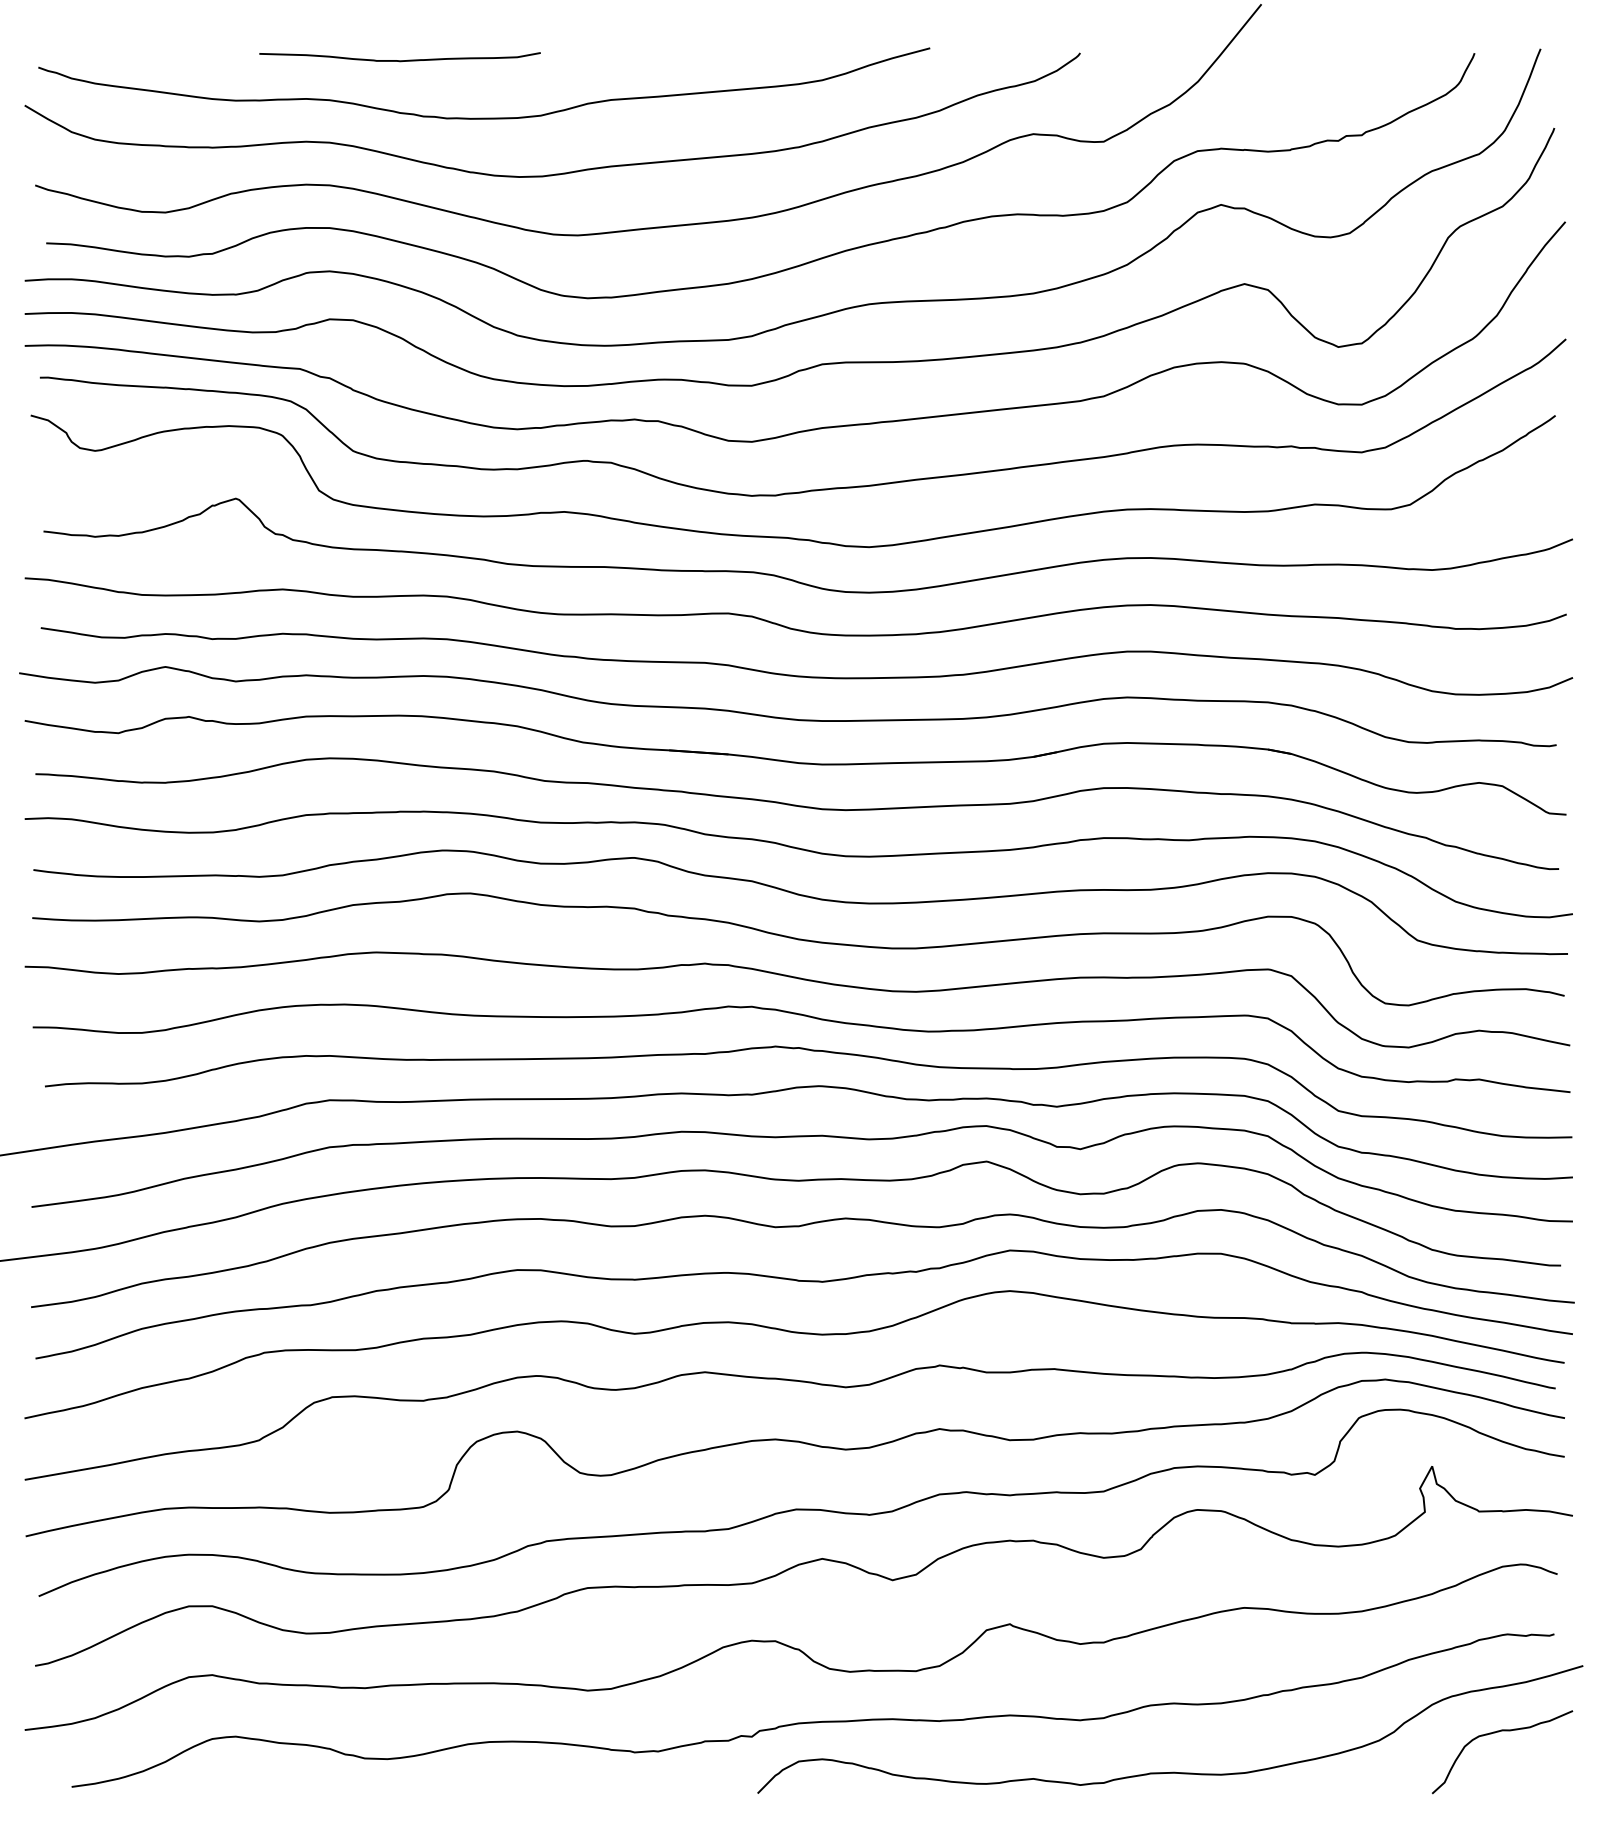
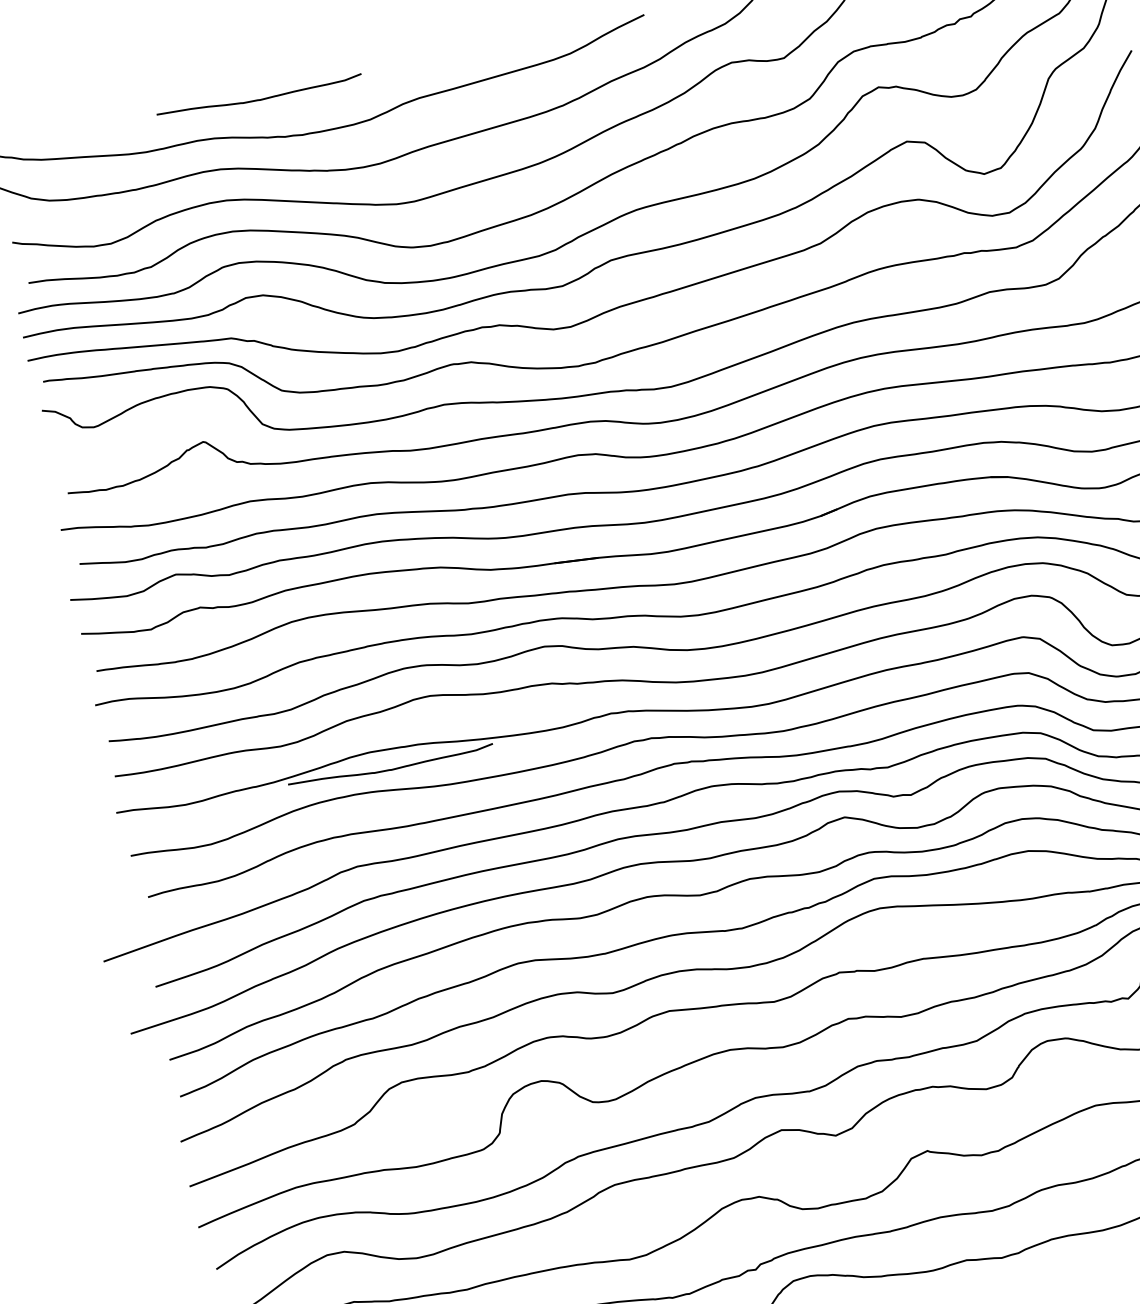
curve: (399, 980) -> (391, 769), added

